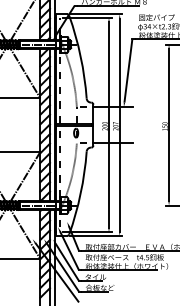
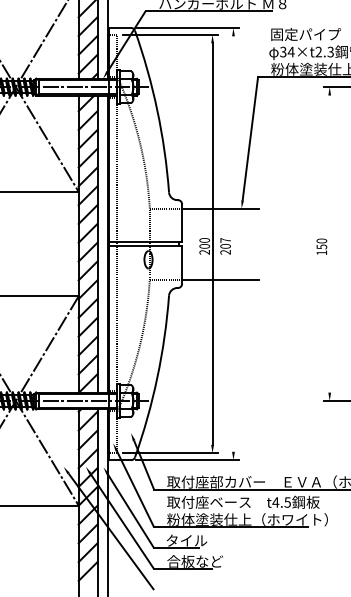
line: (119, 124) -> (233, 242), removed
line: (169, 124) -> (330, 242), removed

